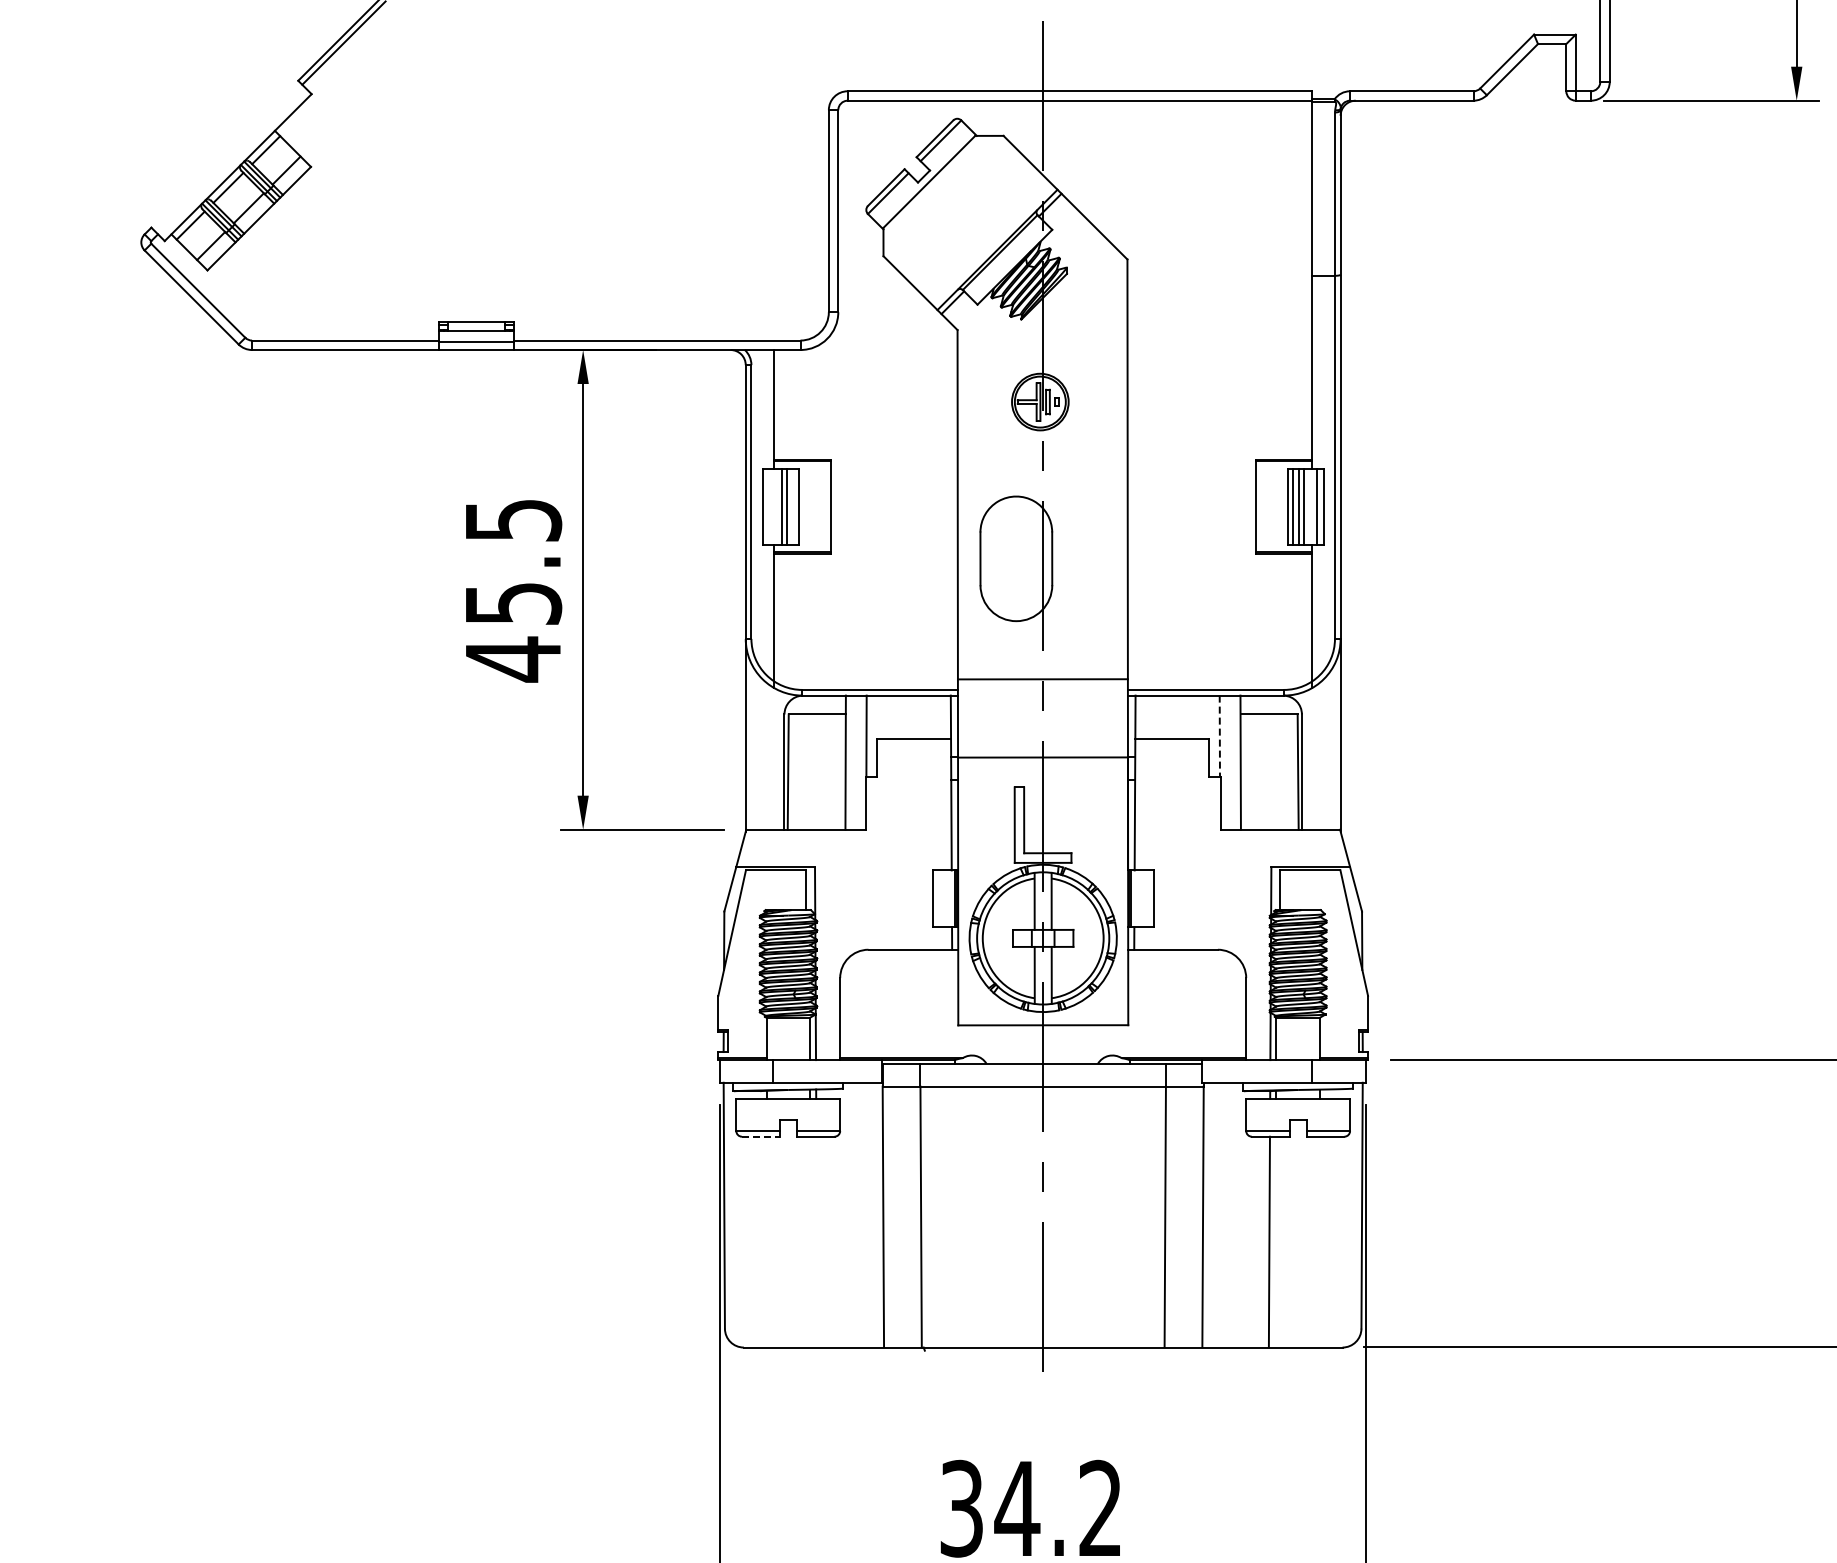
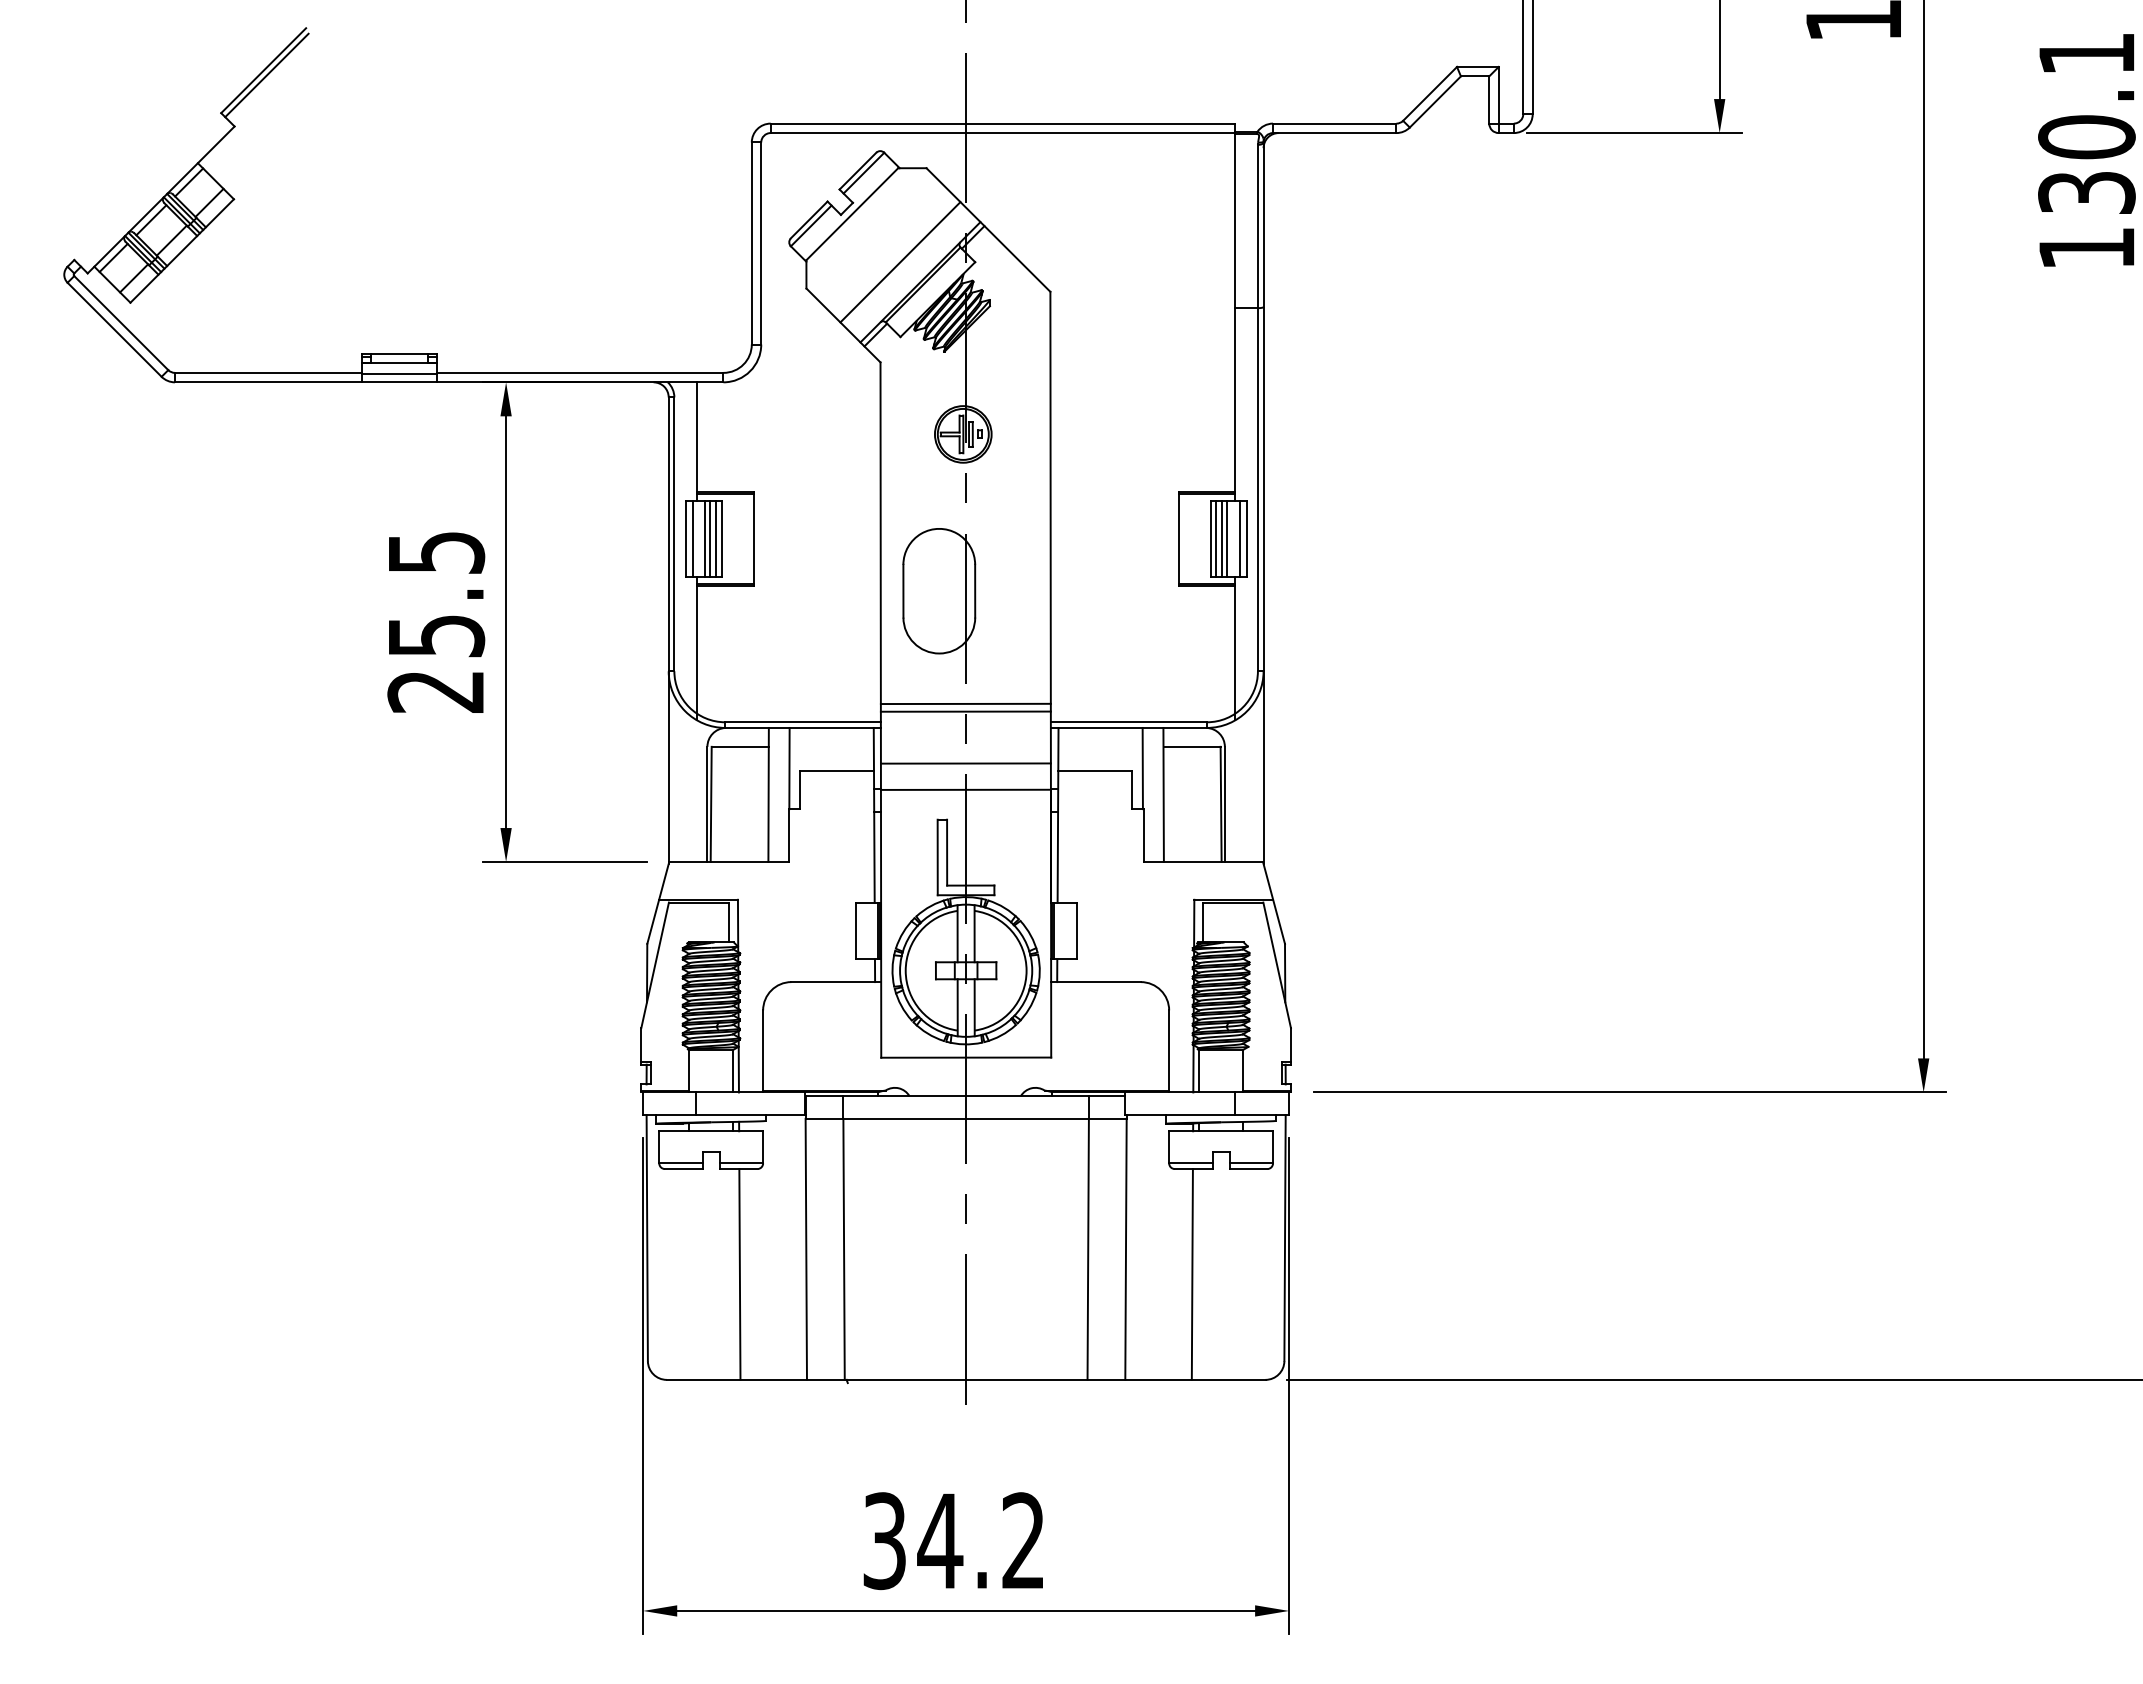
line: (977, 230) -> (900, 262), added
line: (769, 506) -> (692, 538), added
line: (792, 506) -> (715, 538), added
text: (512, 659) -> (435, 691), 45.5 -> 25.5
line: (1042, 671) -> (965, 703), added
line: (1042, 731) -> (965, 763), added
line: (1219, 736) -> (1142, 768), dashed -> solid
line: (760, 1137) -> (683, 1169), dashed -> solid
line: (816, 1242) -> (739, 1274), added

